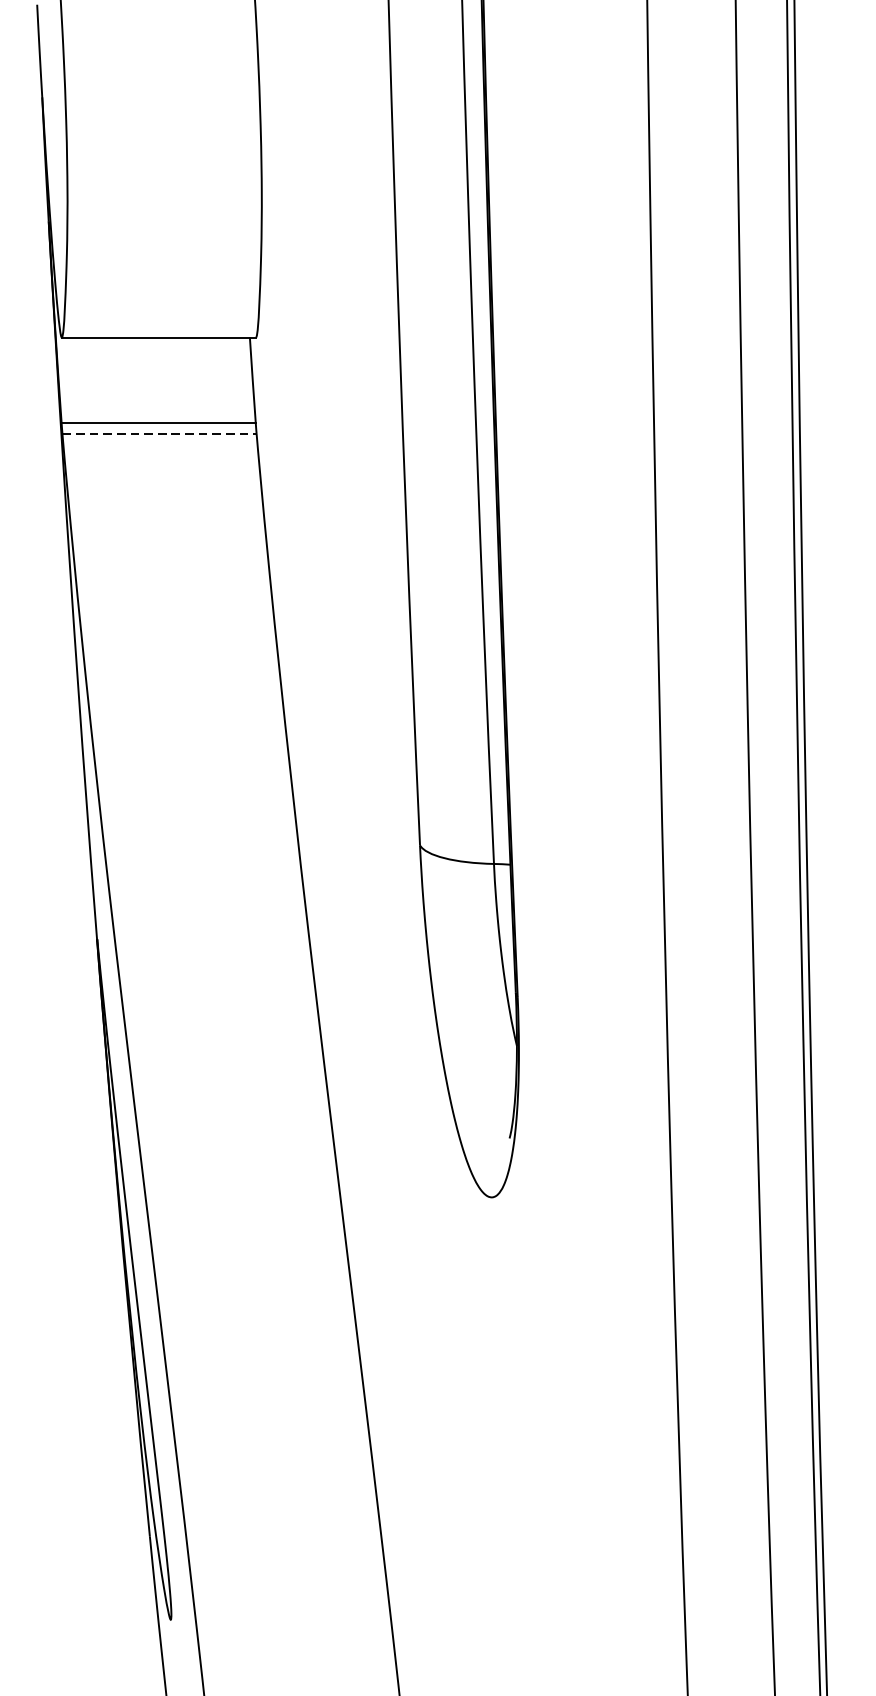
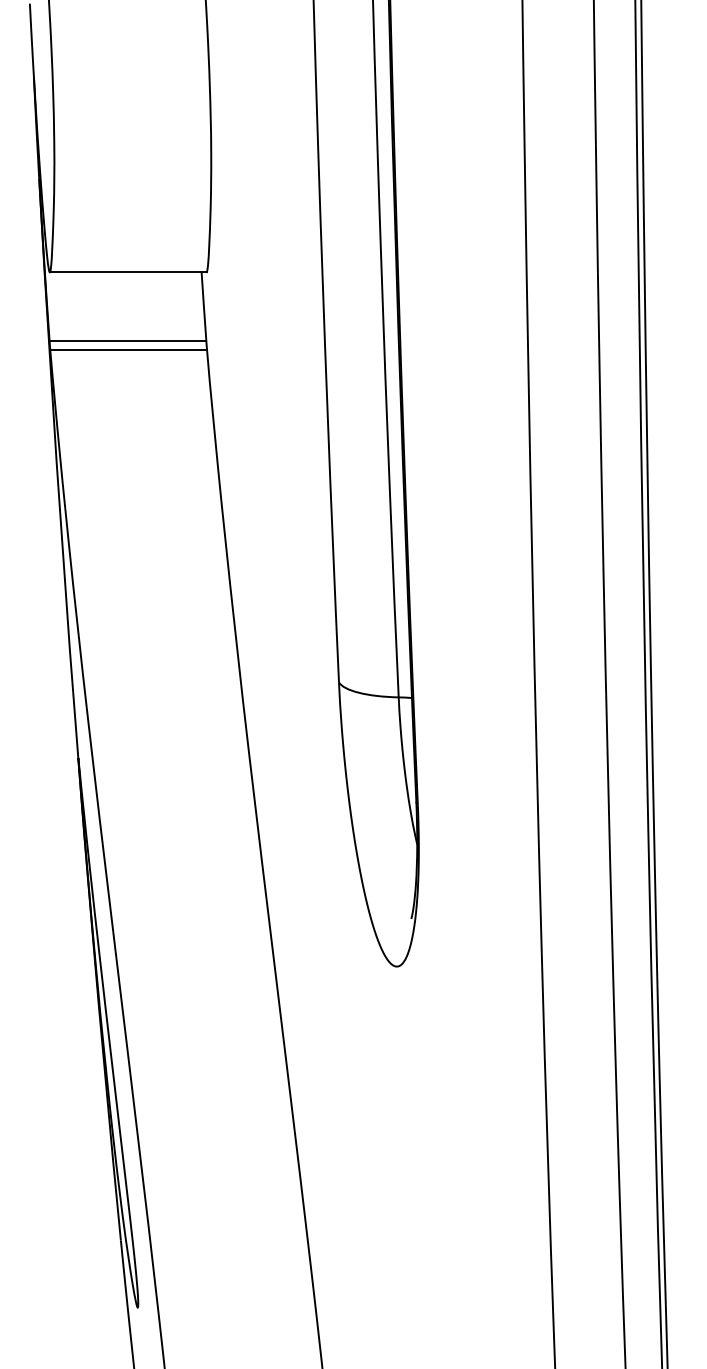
line: (160, 434) -> (129, 350), dashed -> solid

